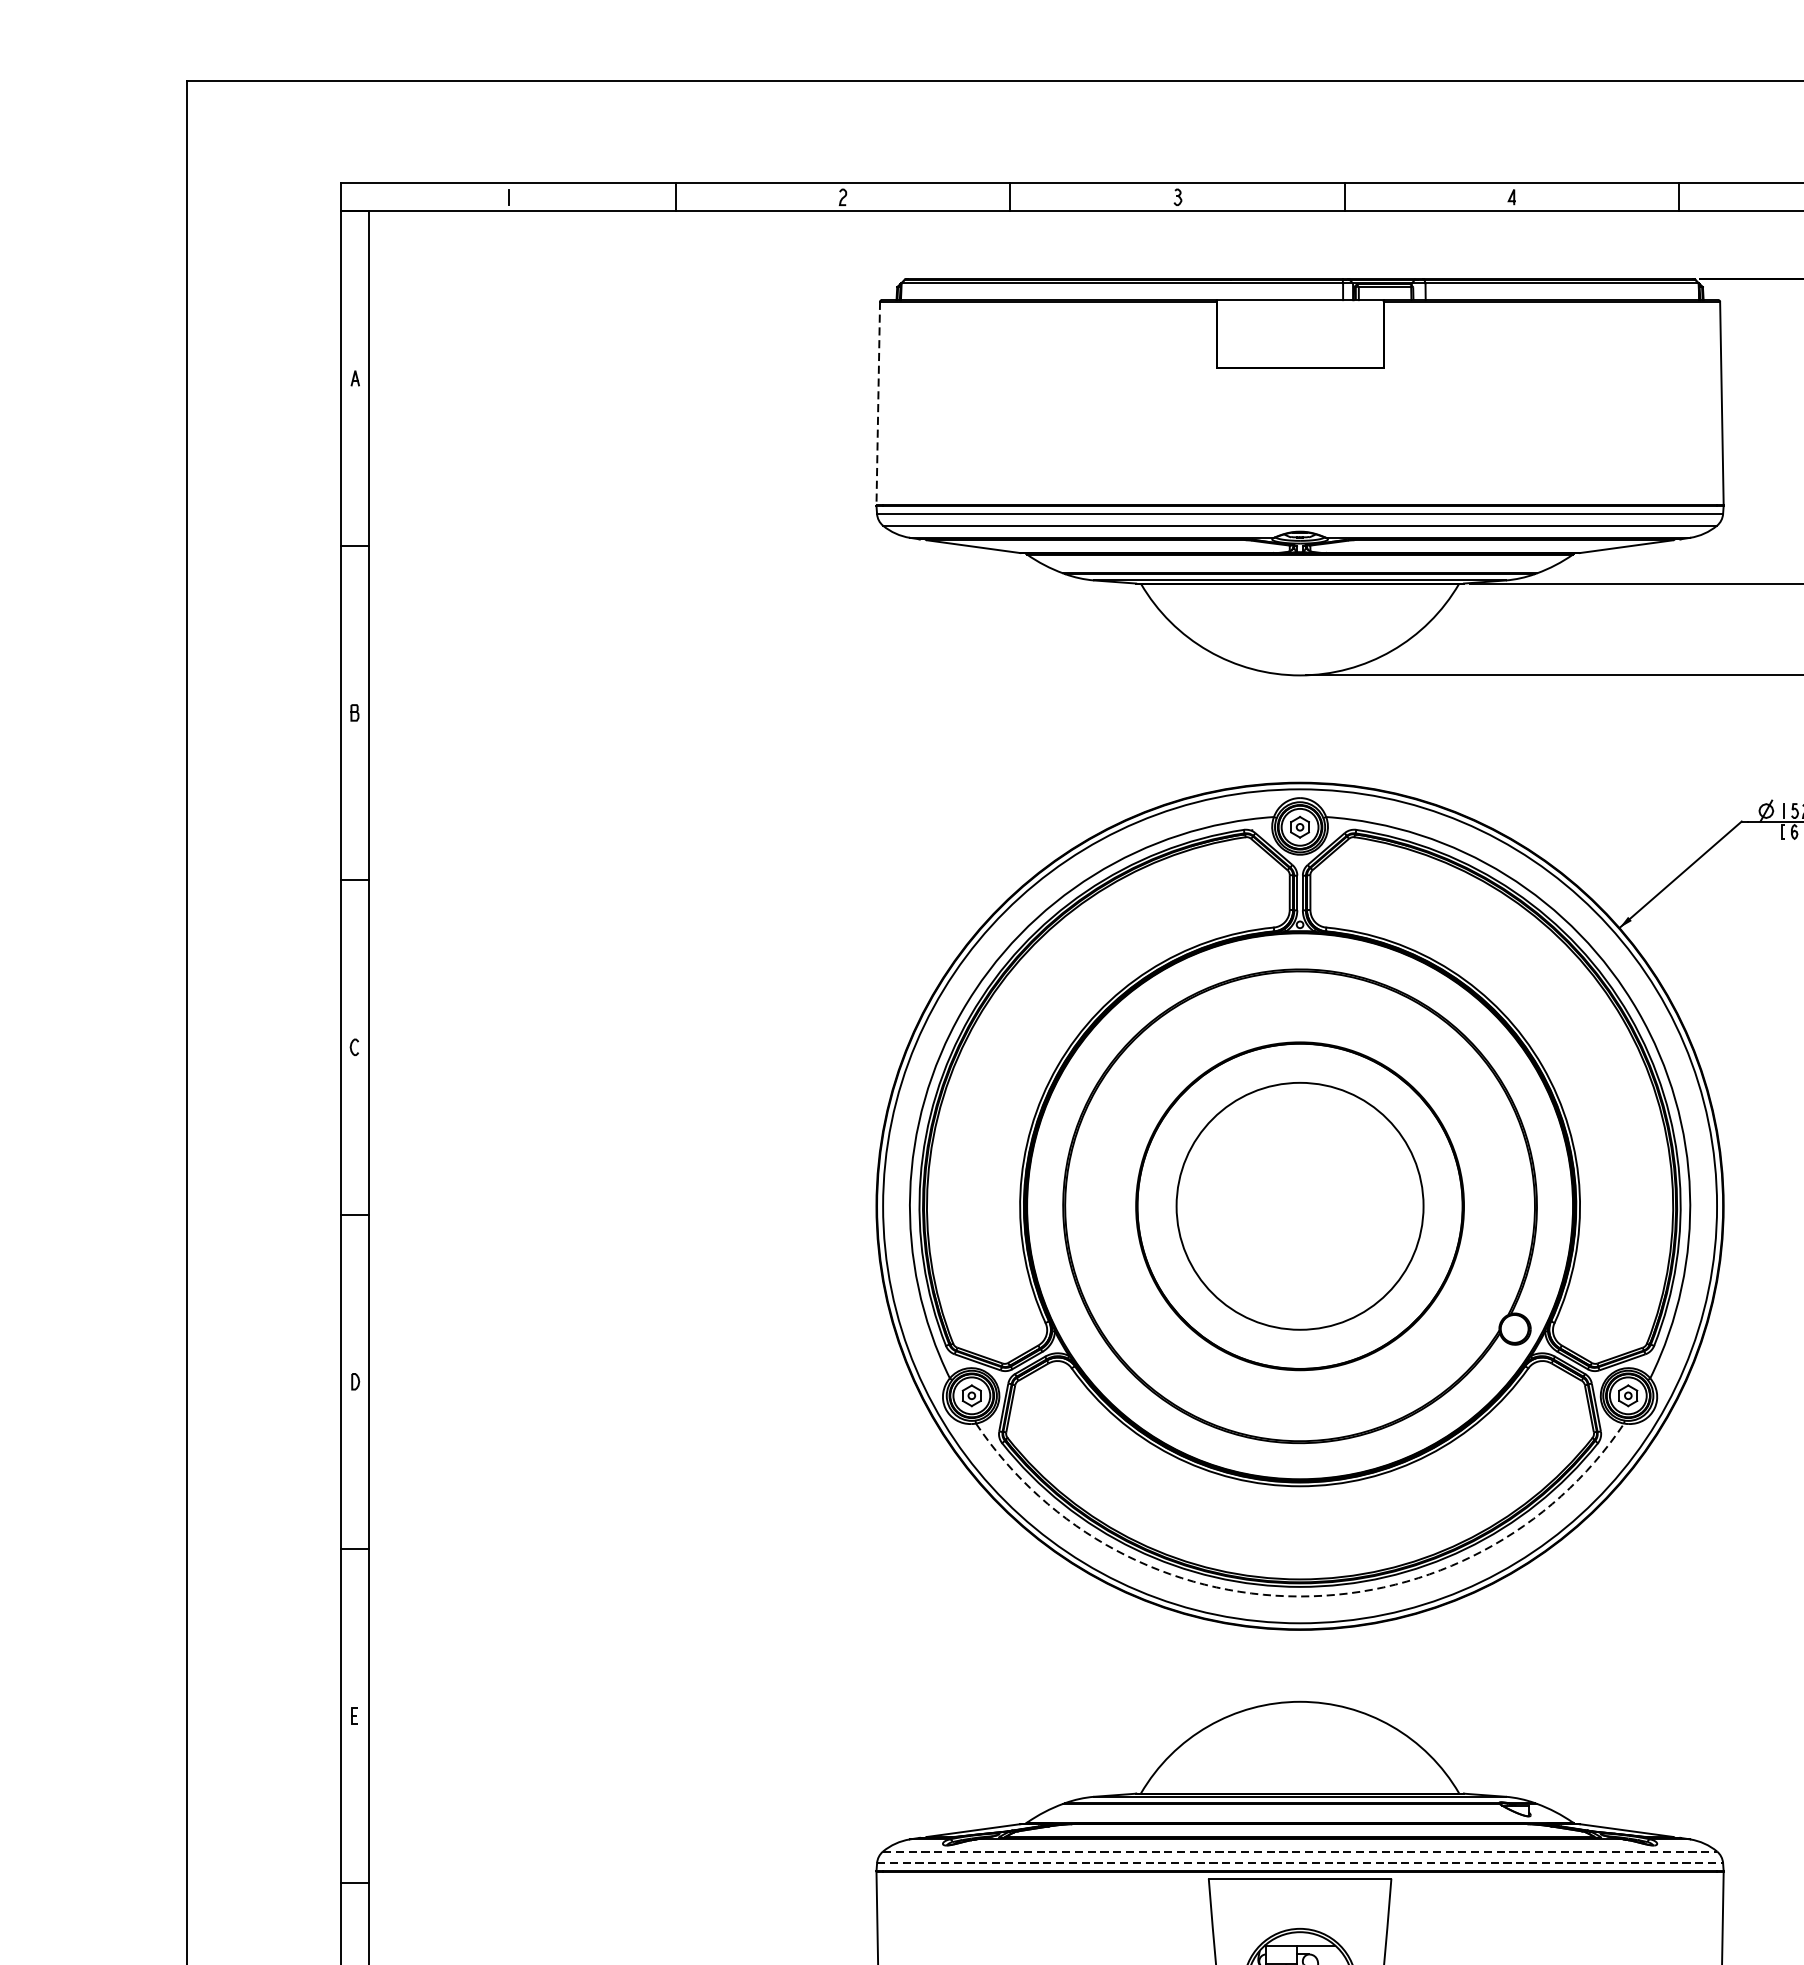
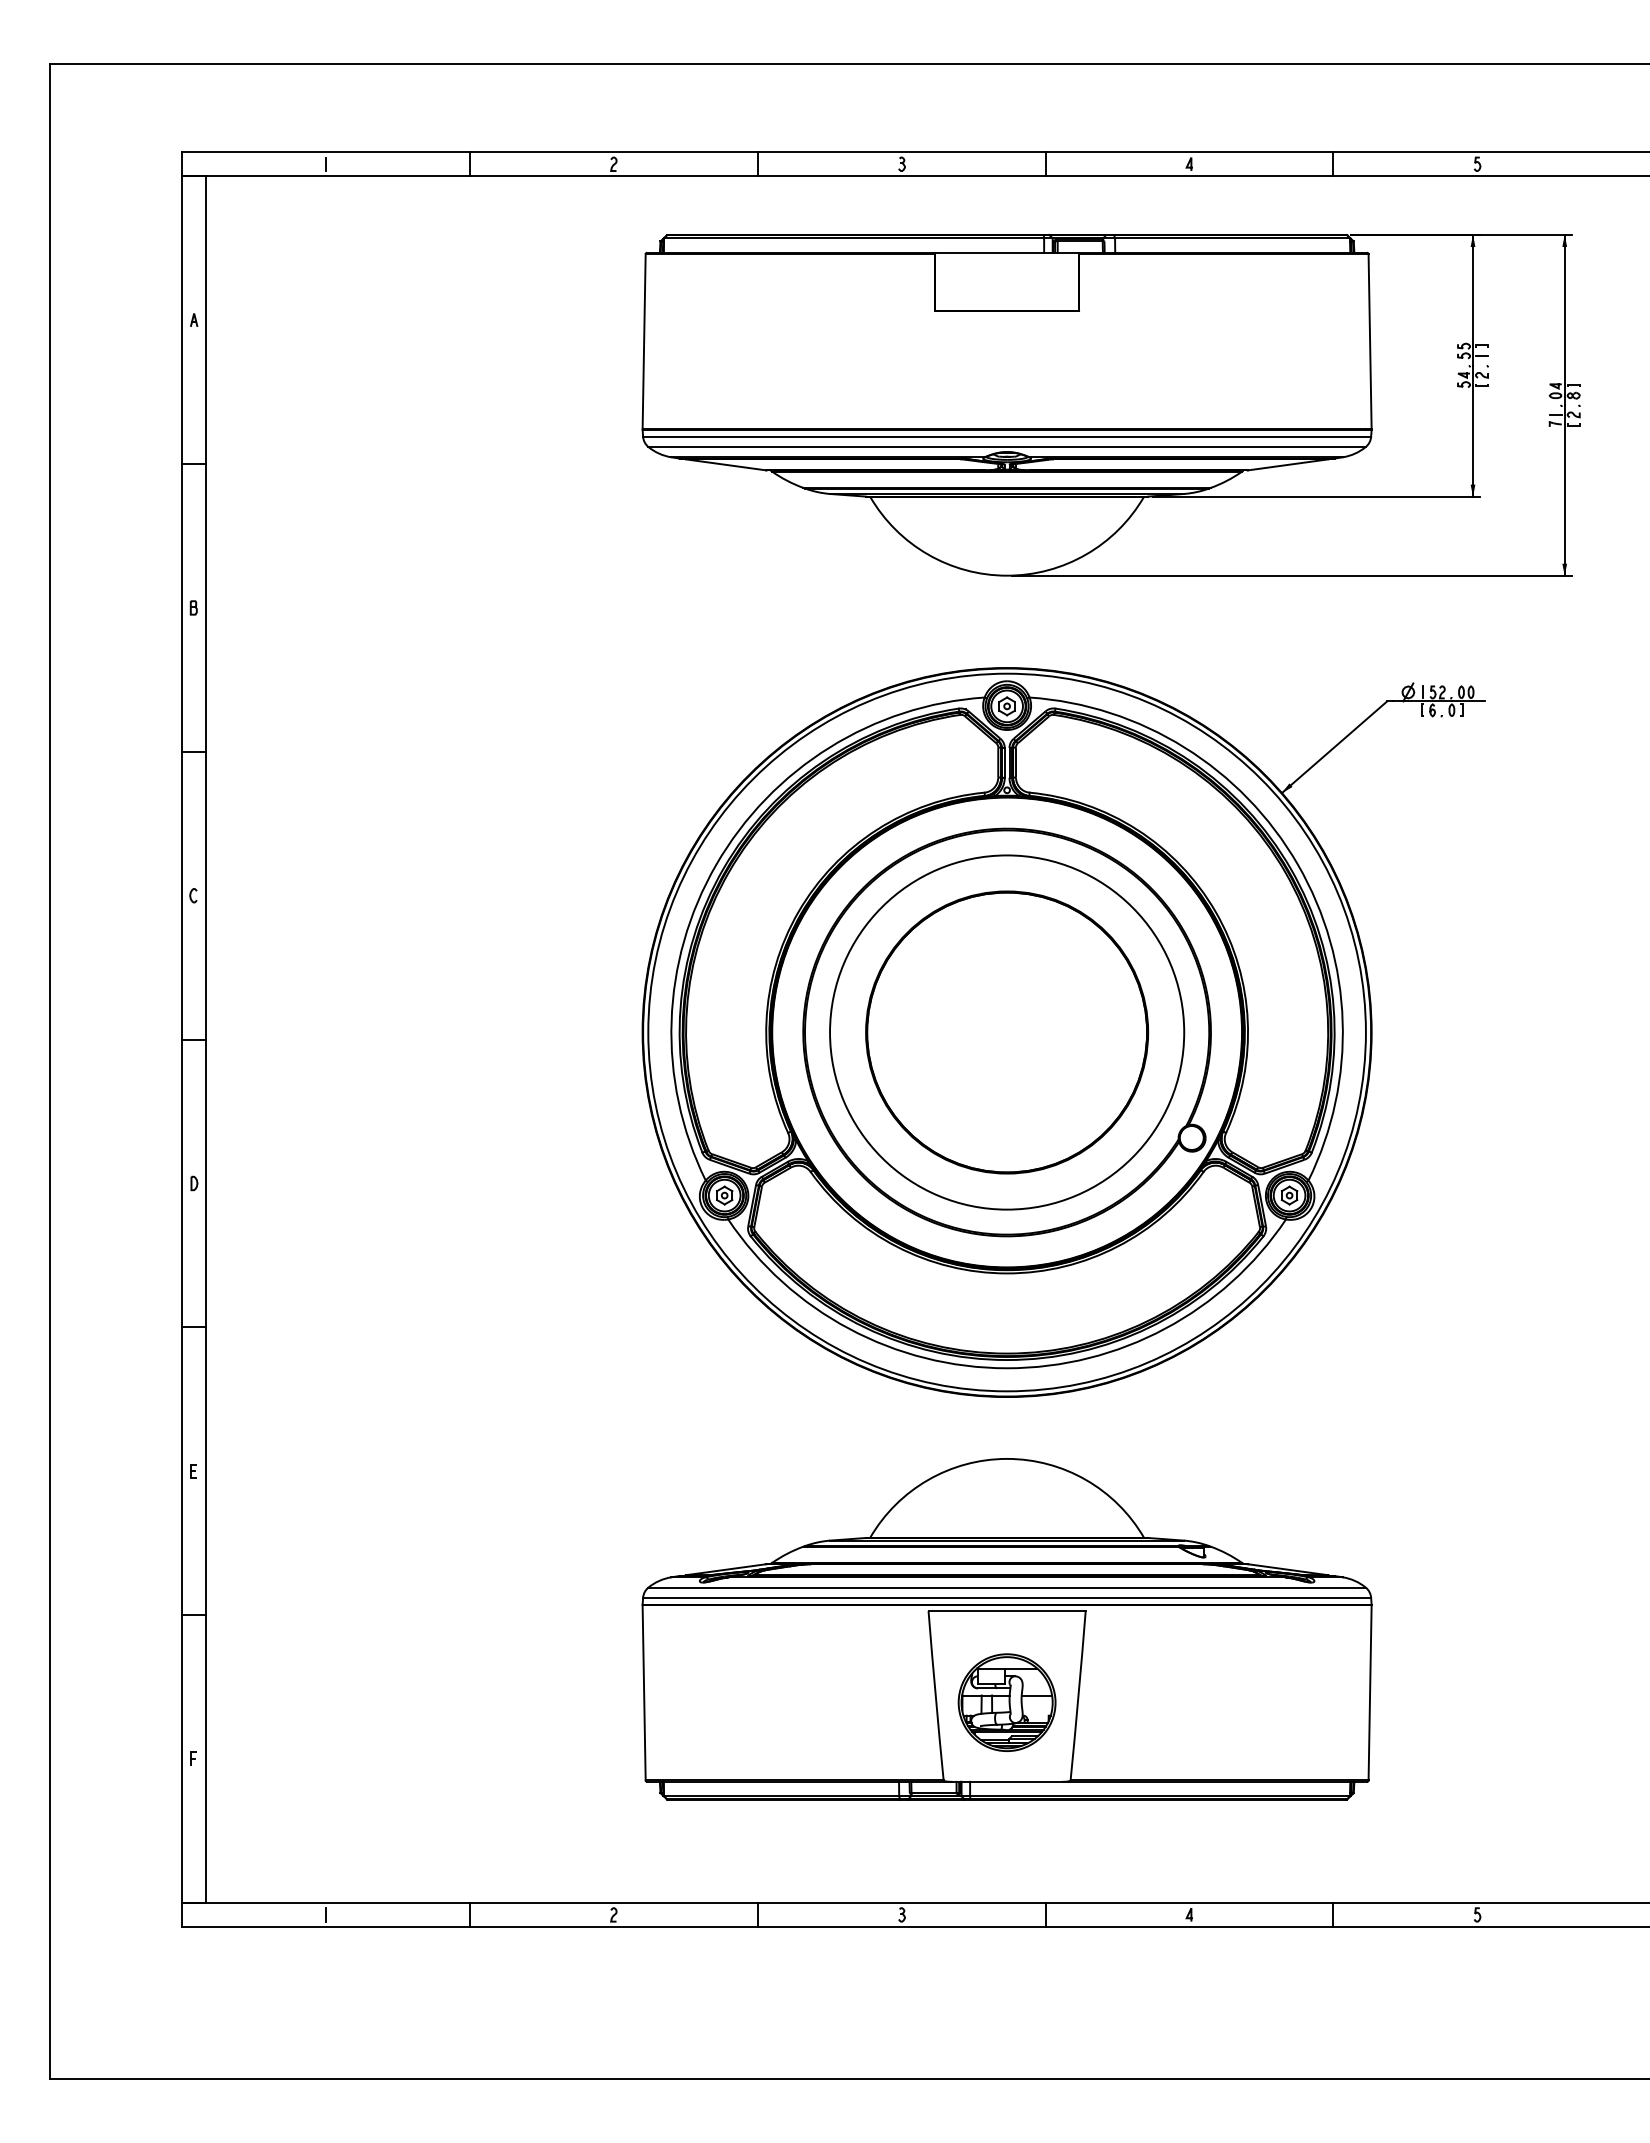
line: (878, 403) -> (644, 341), dashed -> solid
circle: (1300, 1206) -> (1007, 1032), size x1.67
arc: (1300, 1596) -> (1007, 1368), dashed -> solid
line: (1300, 1851) -> (1007, 1587), dashed -> solid
line: (1300, 1862) -> (1007, 1597), dashed -> solid

